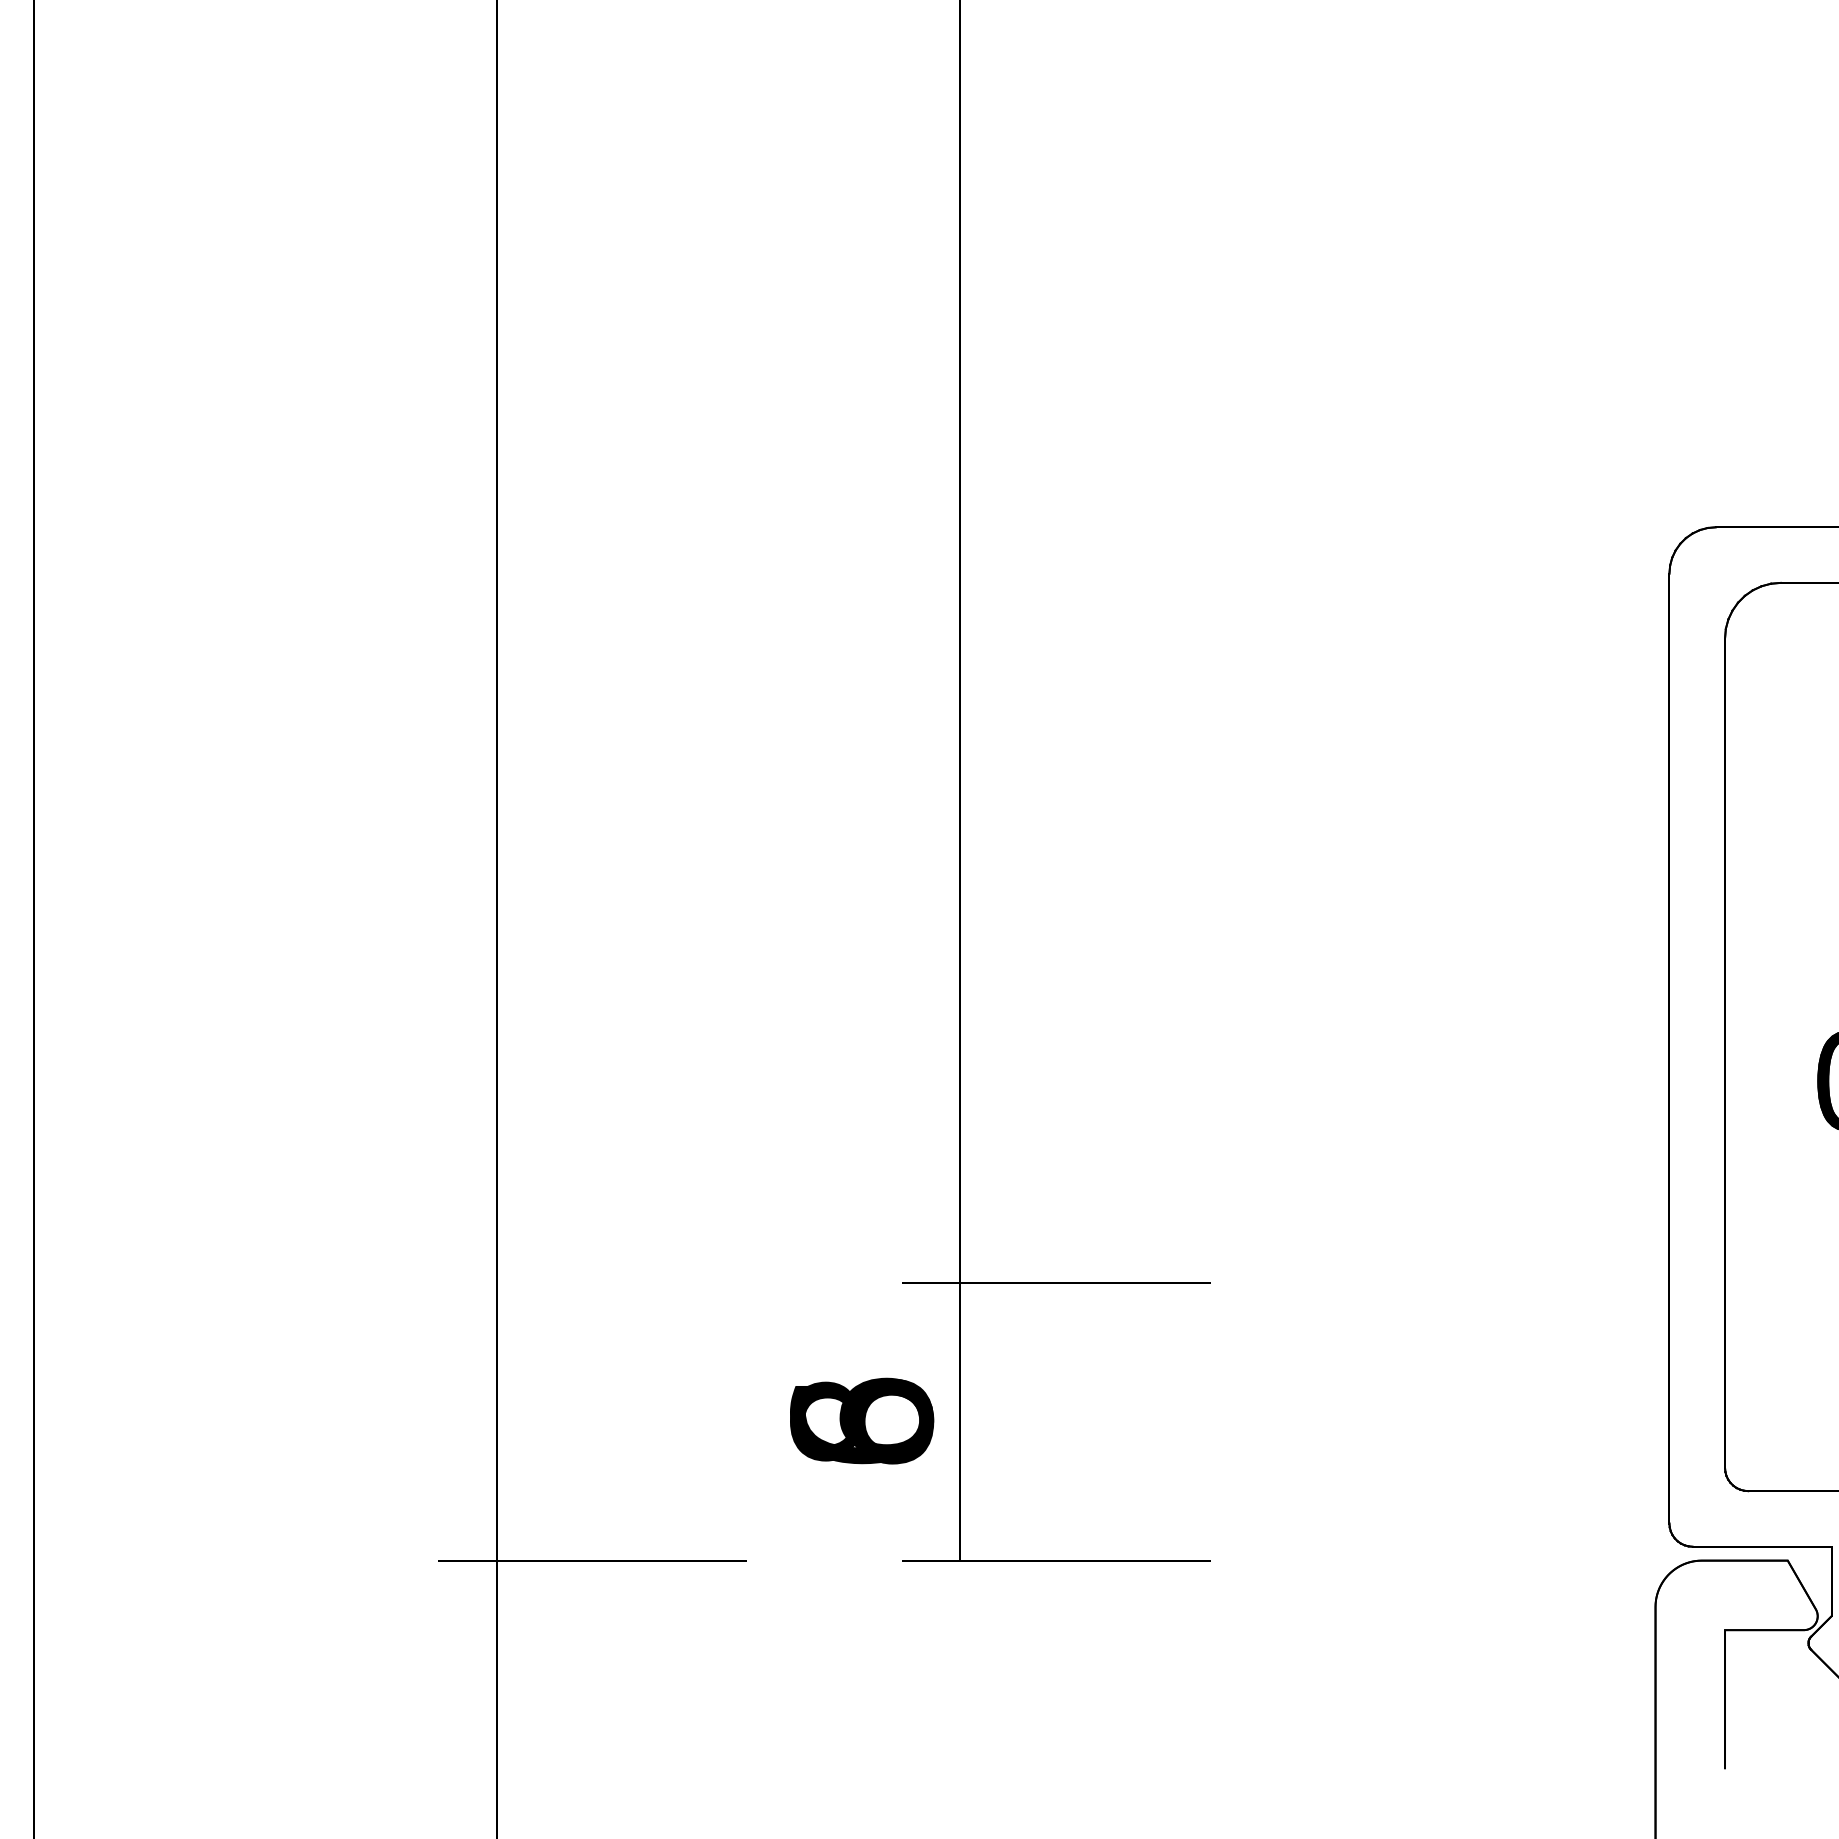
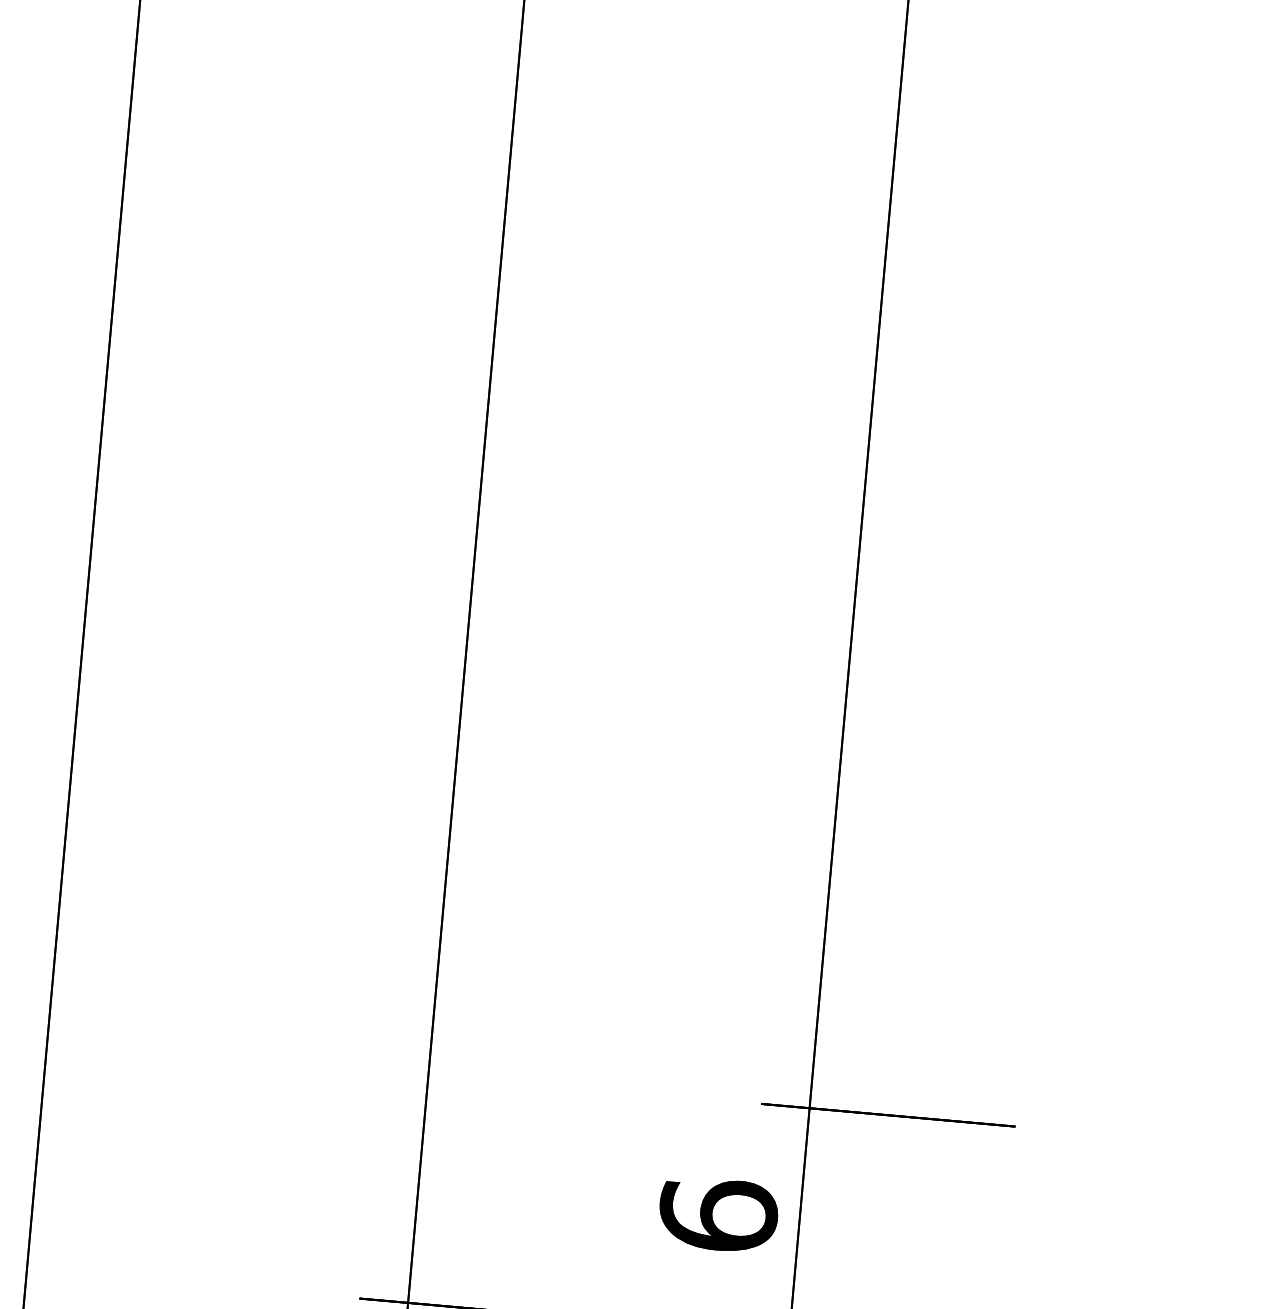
text: (862, 1420) -> (718, 1214), 8 -> 6

